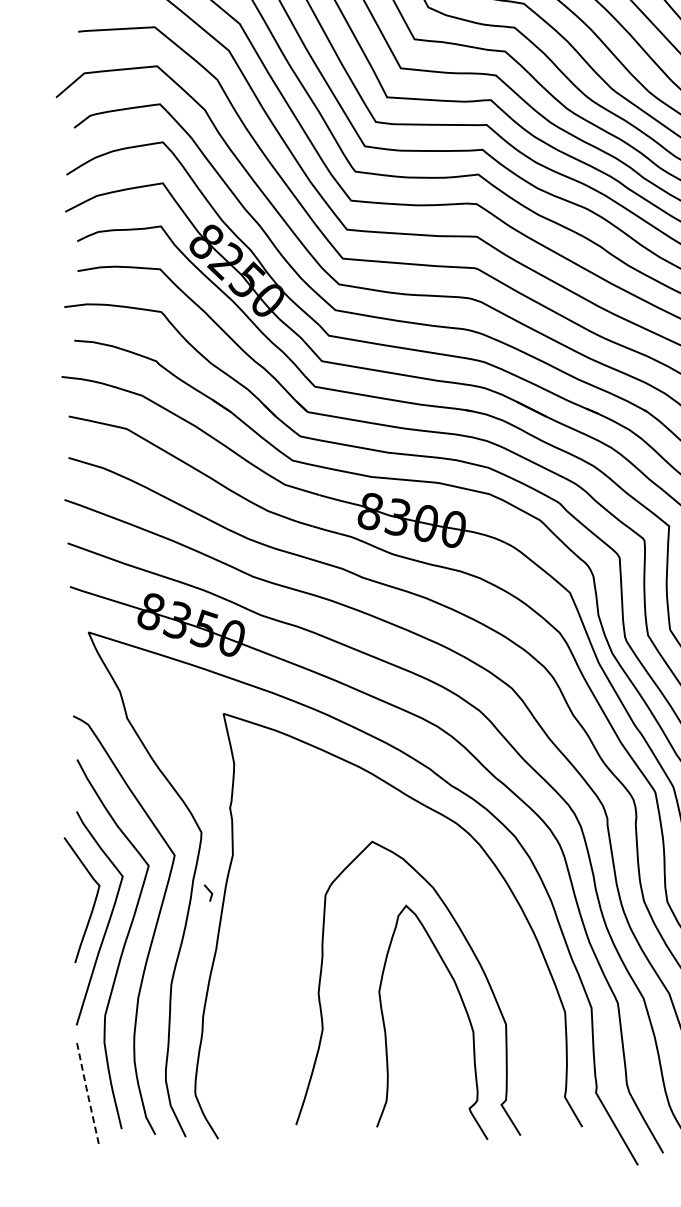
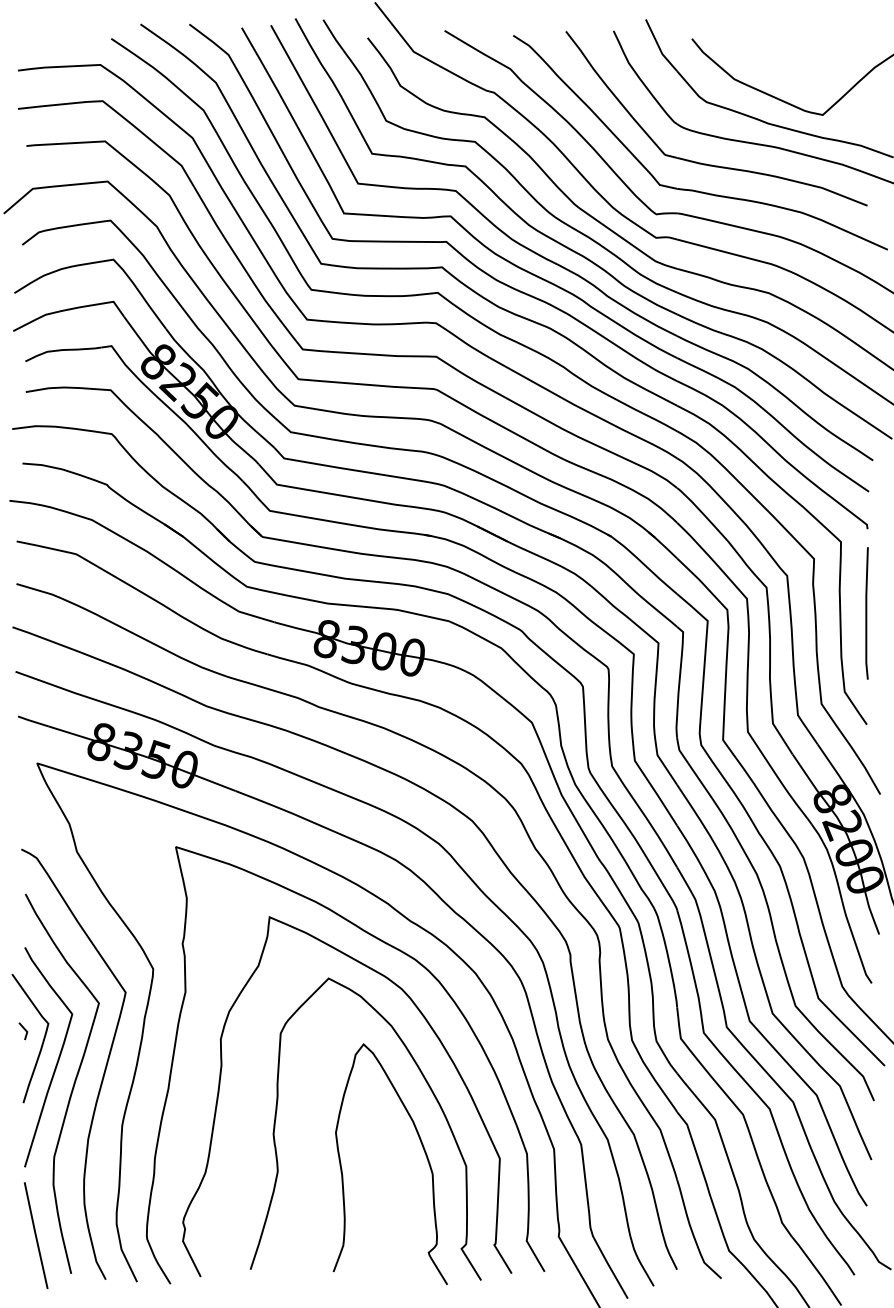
line: (209, 892) -> (24, 1030), moved
curve: (475, 896) -> (434, 1034), added
line: (86, 1090) -> (35, 1234), dashed -> solid

